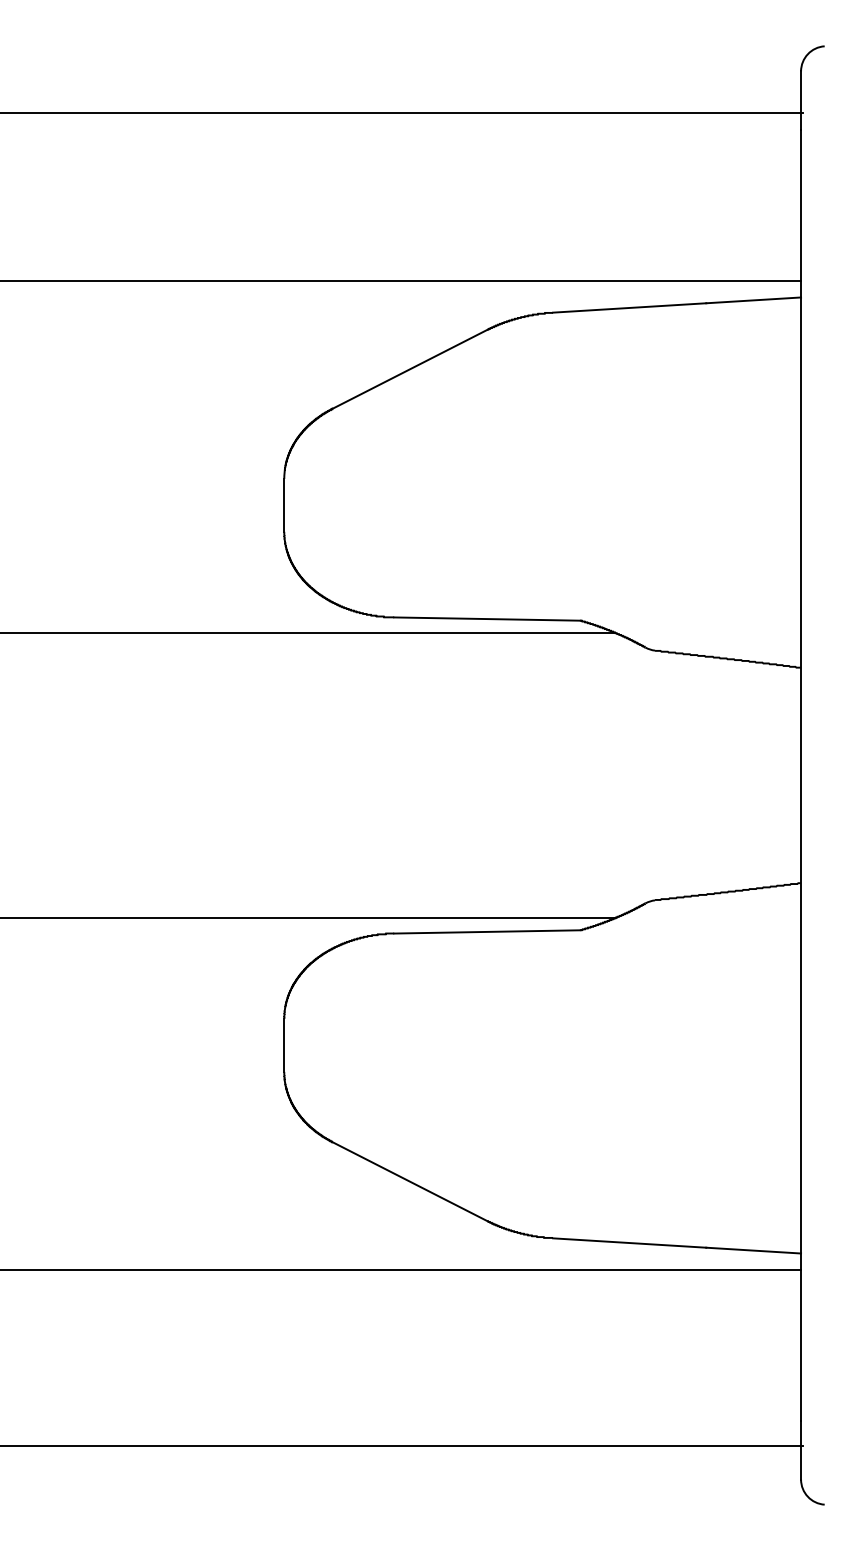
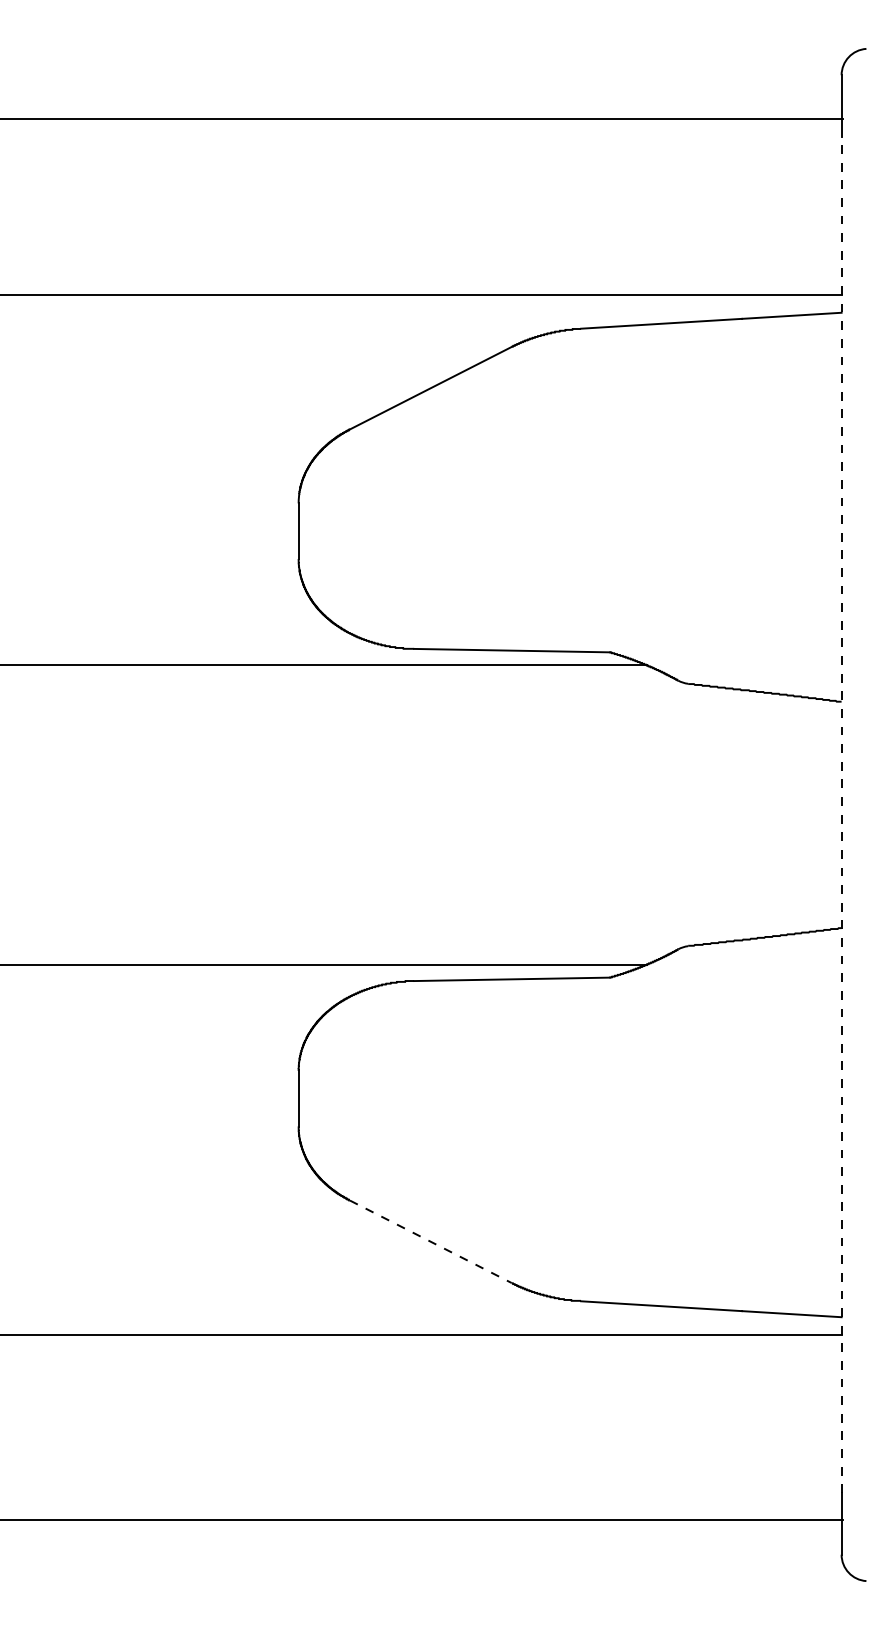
line: (800, 775) -> (841, 814), solid -> dashed
line: (409, 1181) -> (430, 1241), solid -> dashed

